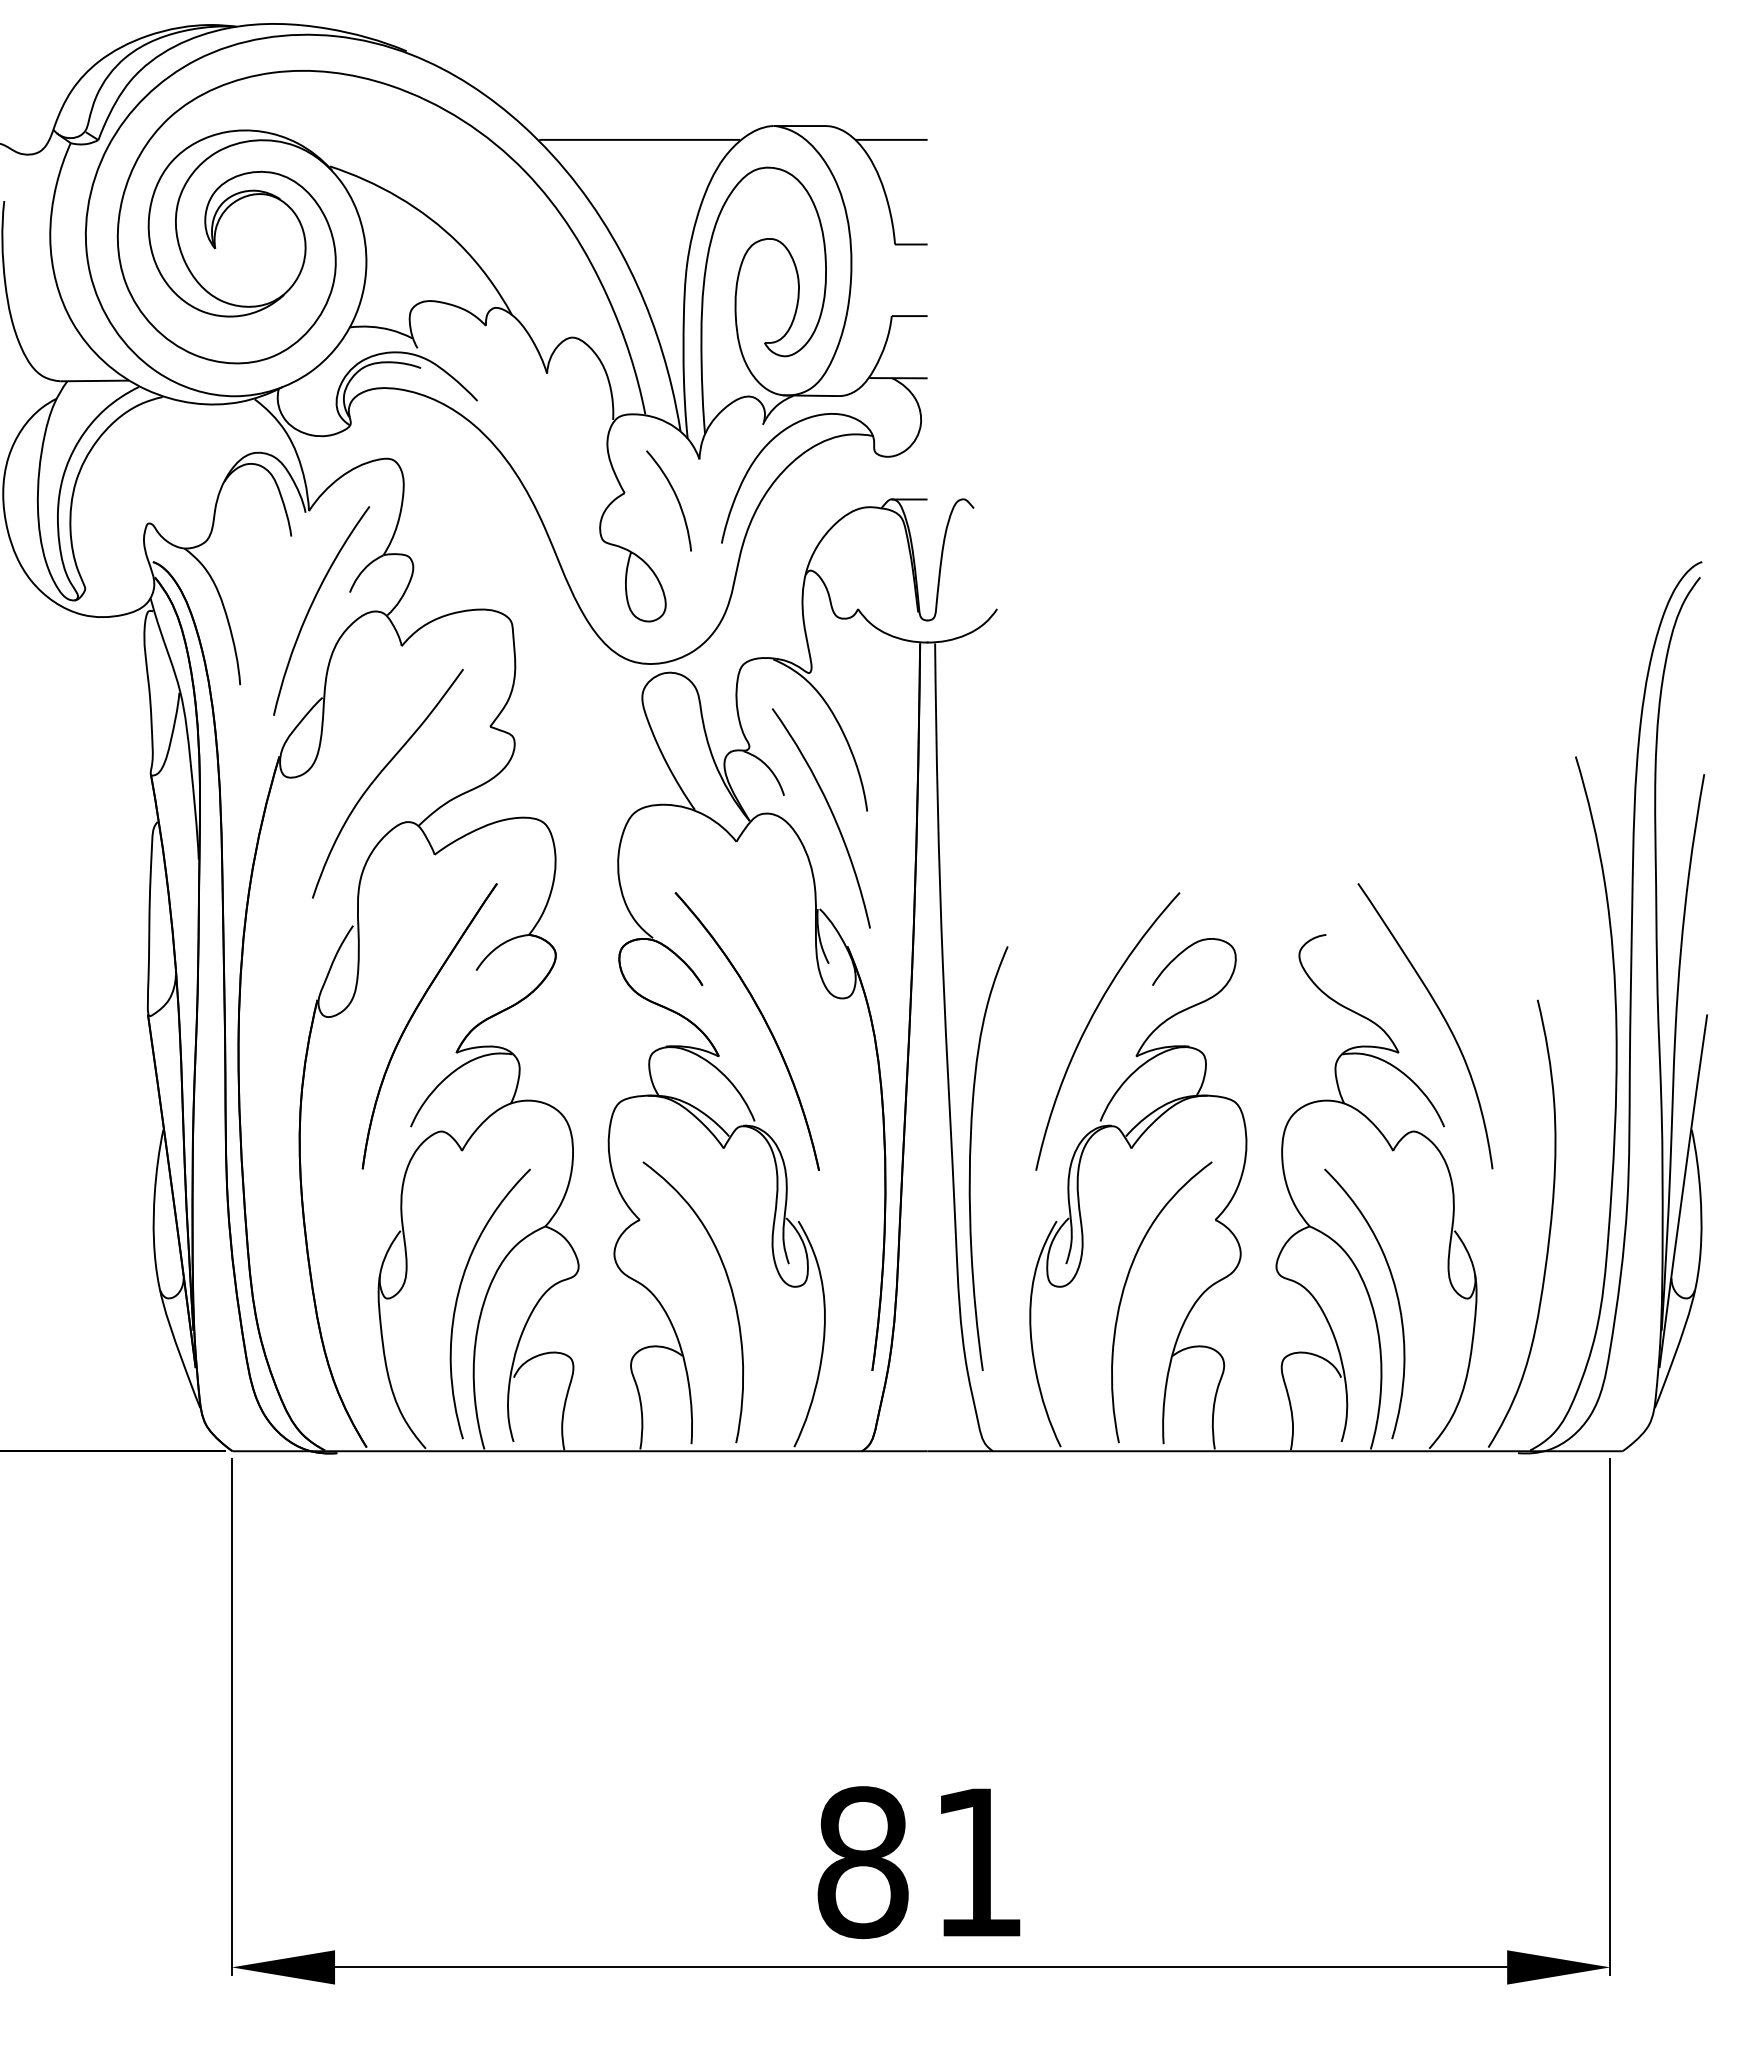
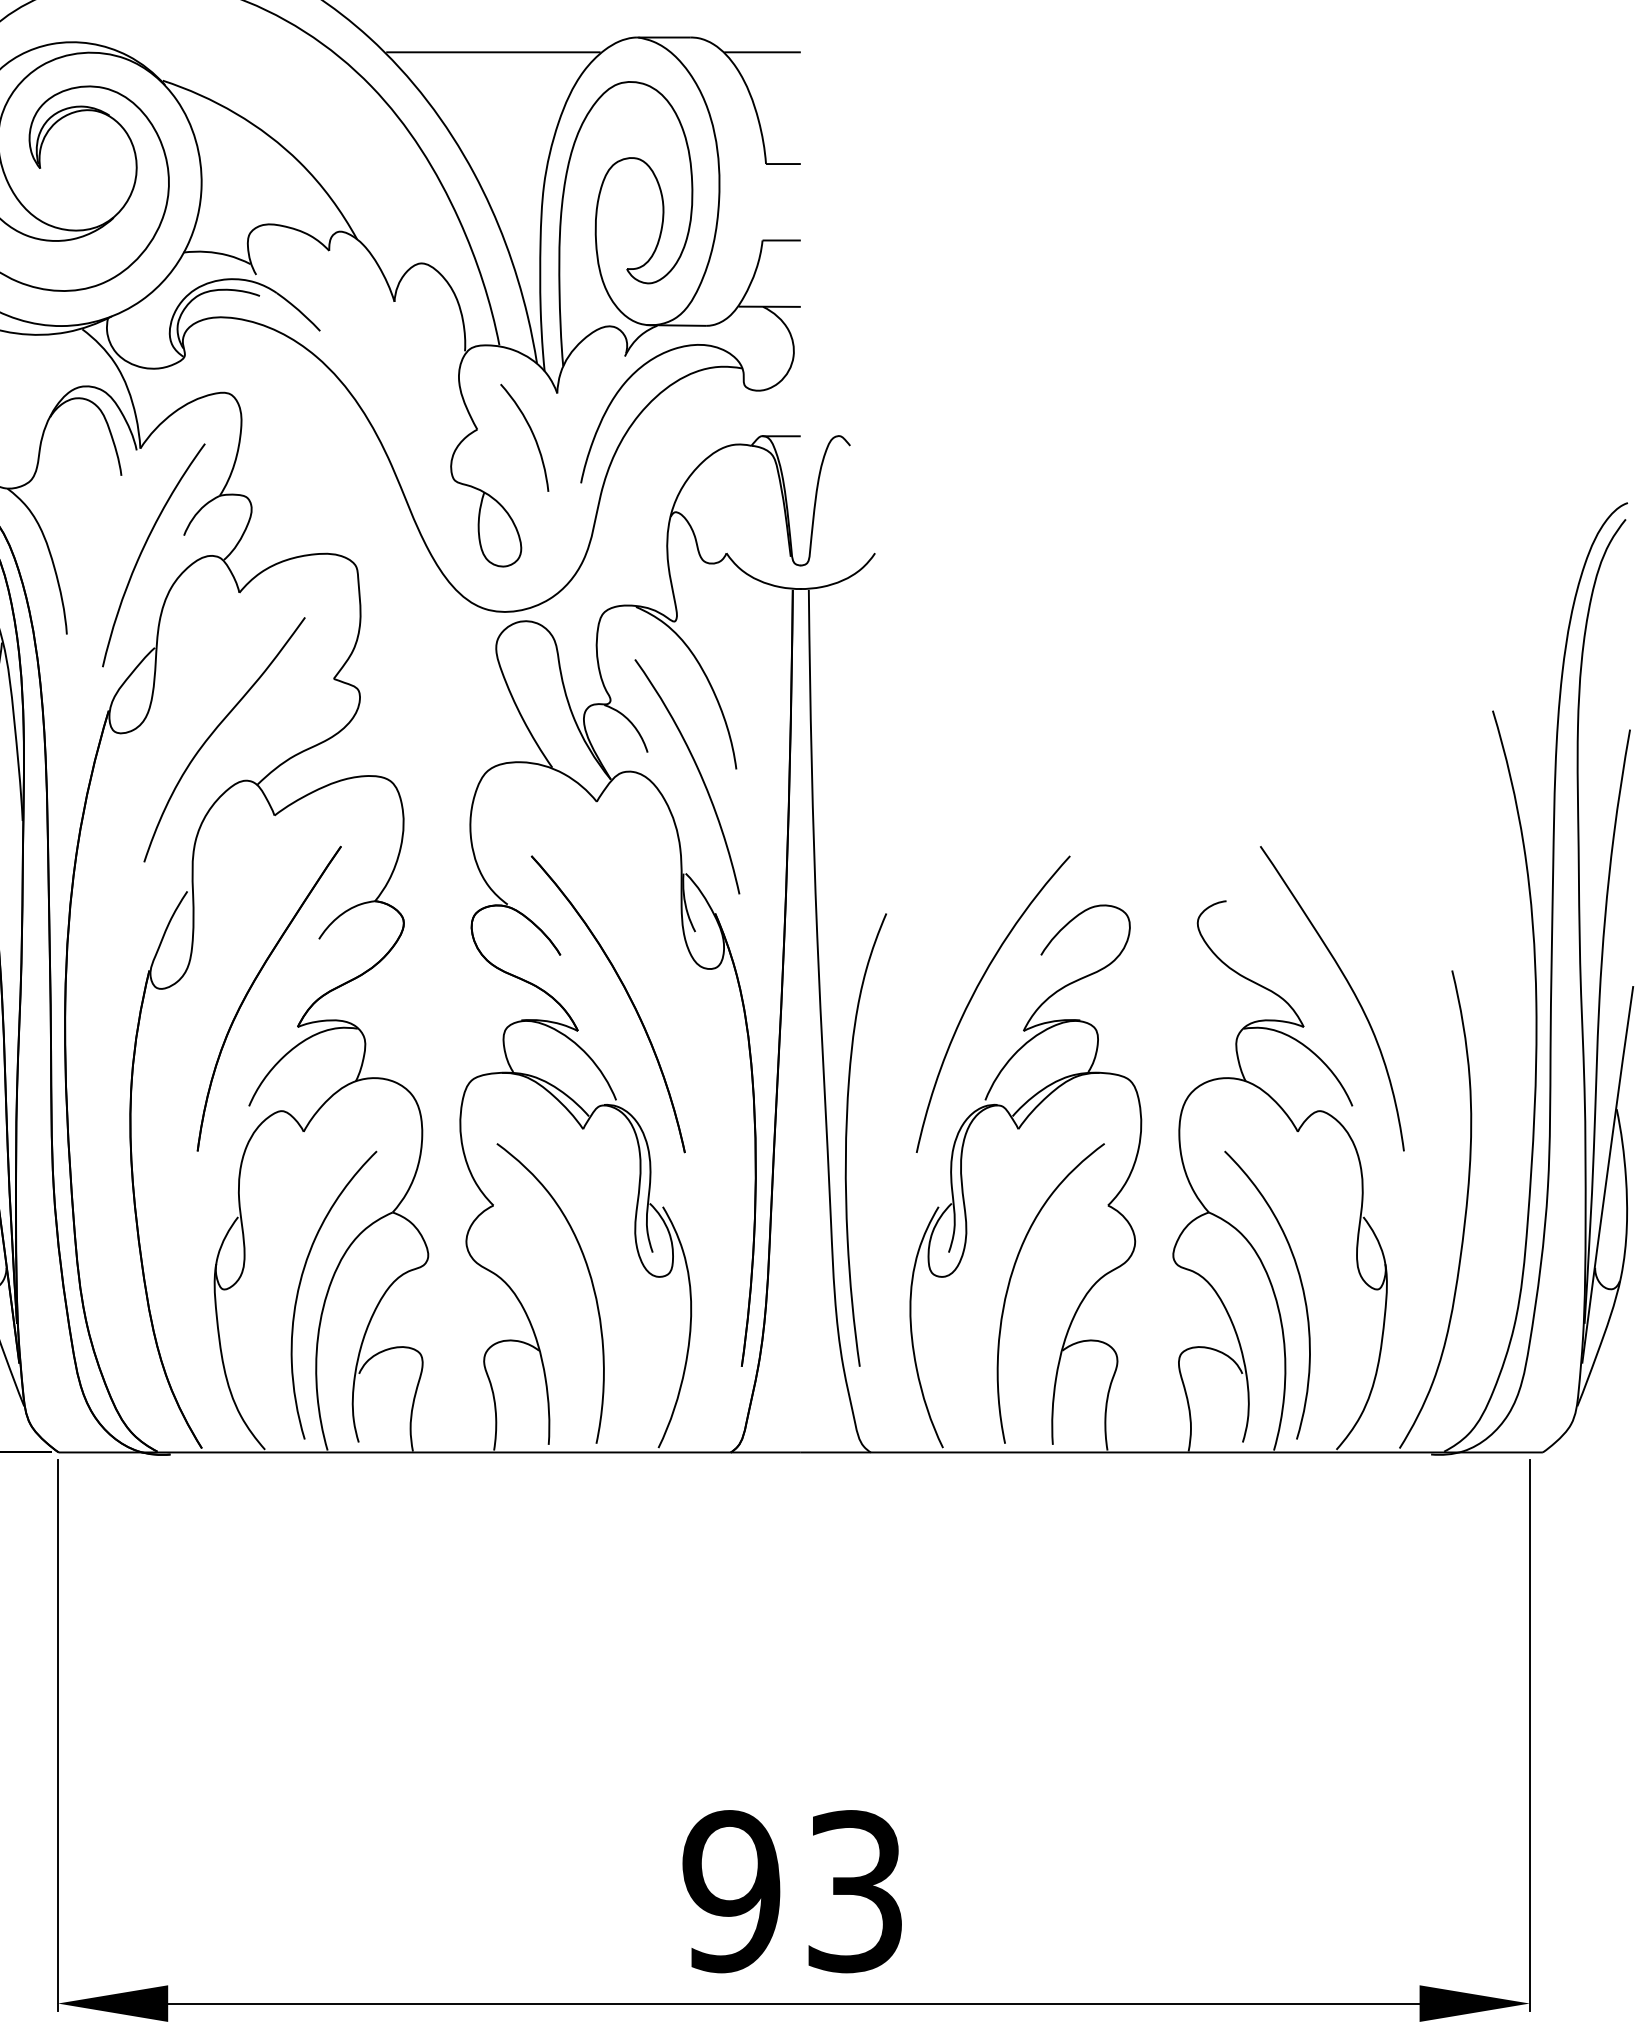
text: (919, 1862) -> (792, 1891), 81 -> 93

